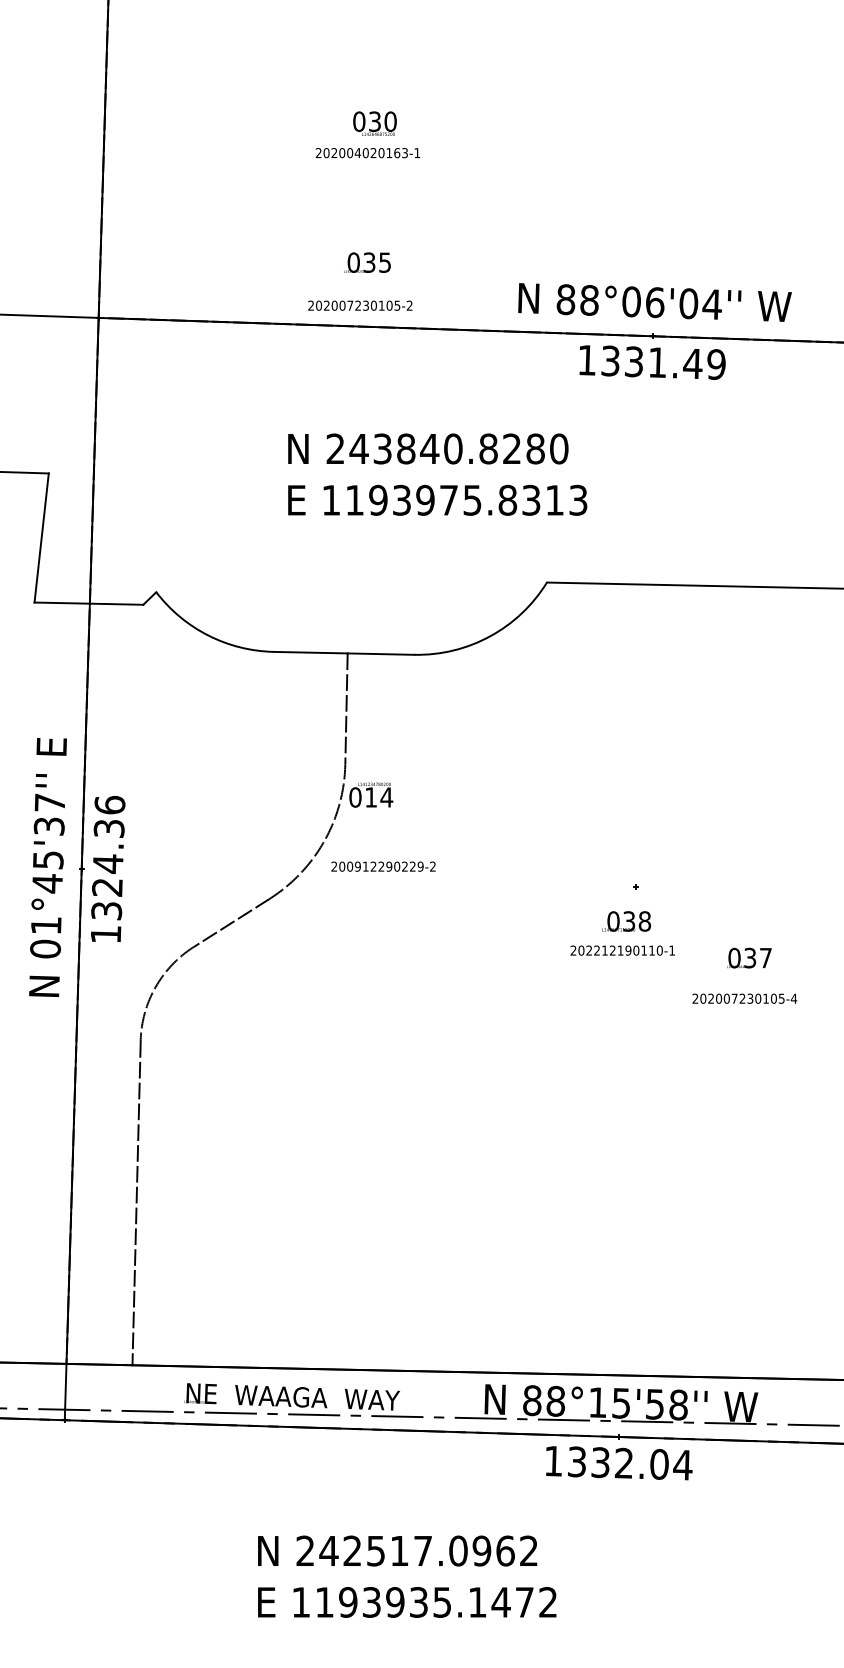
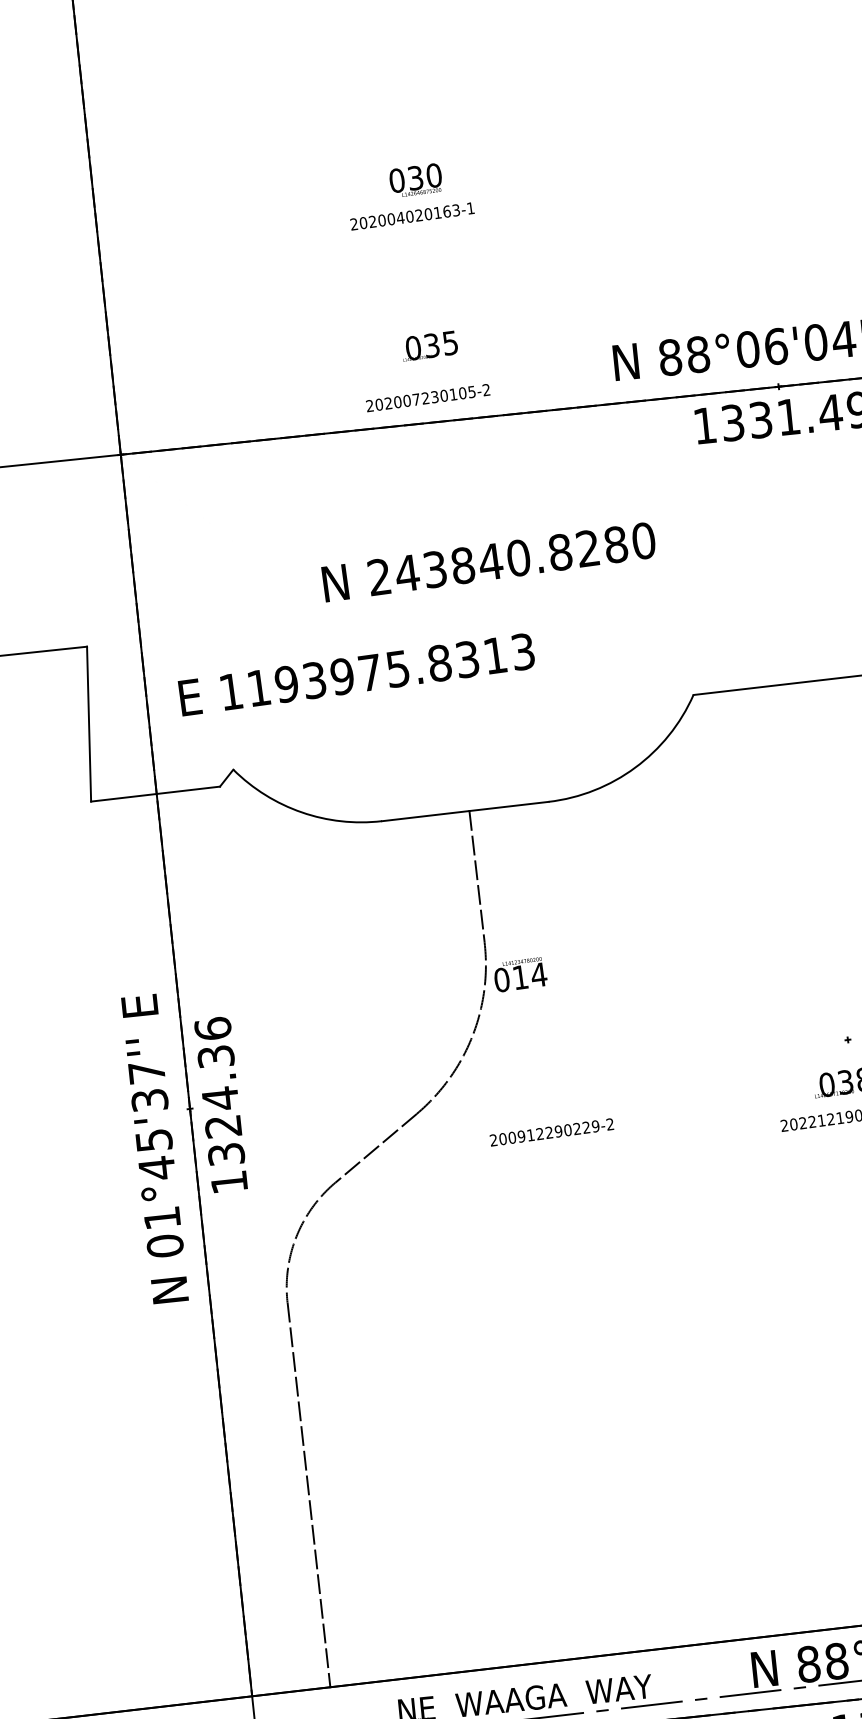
text: (428, 448) -> (489, 561), moved
text: (437, 499) -> (356, 673), moved
text: (383, 866) -> (551, 1132), moved
text: (47, 867) -> (154, 1149), moved

